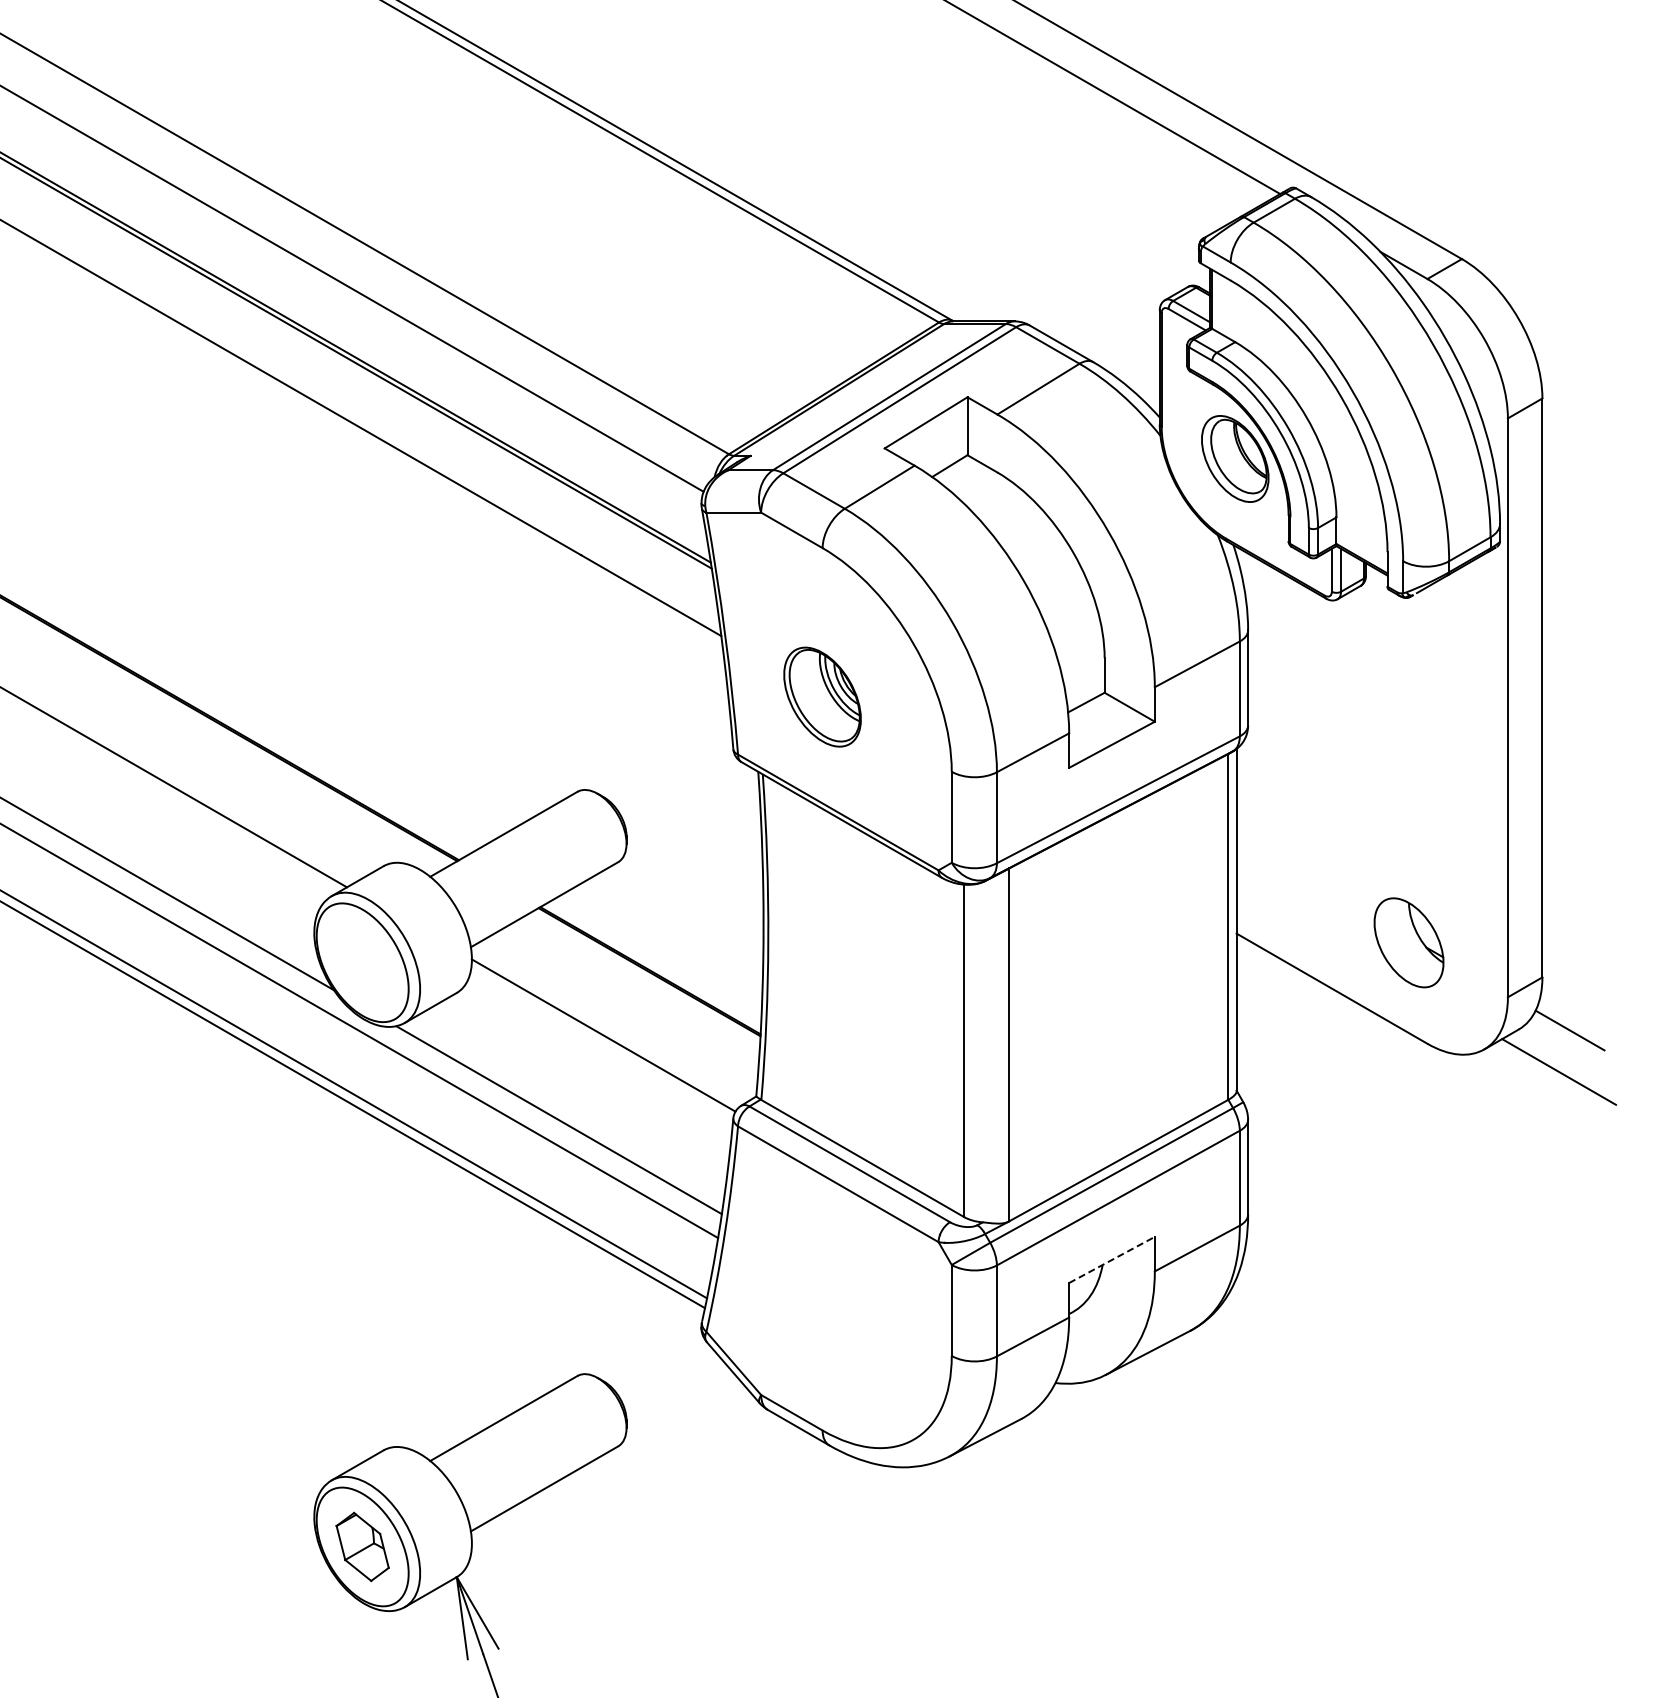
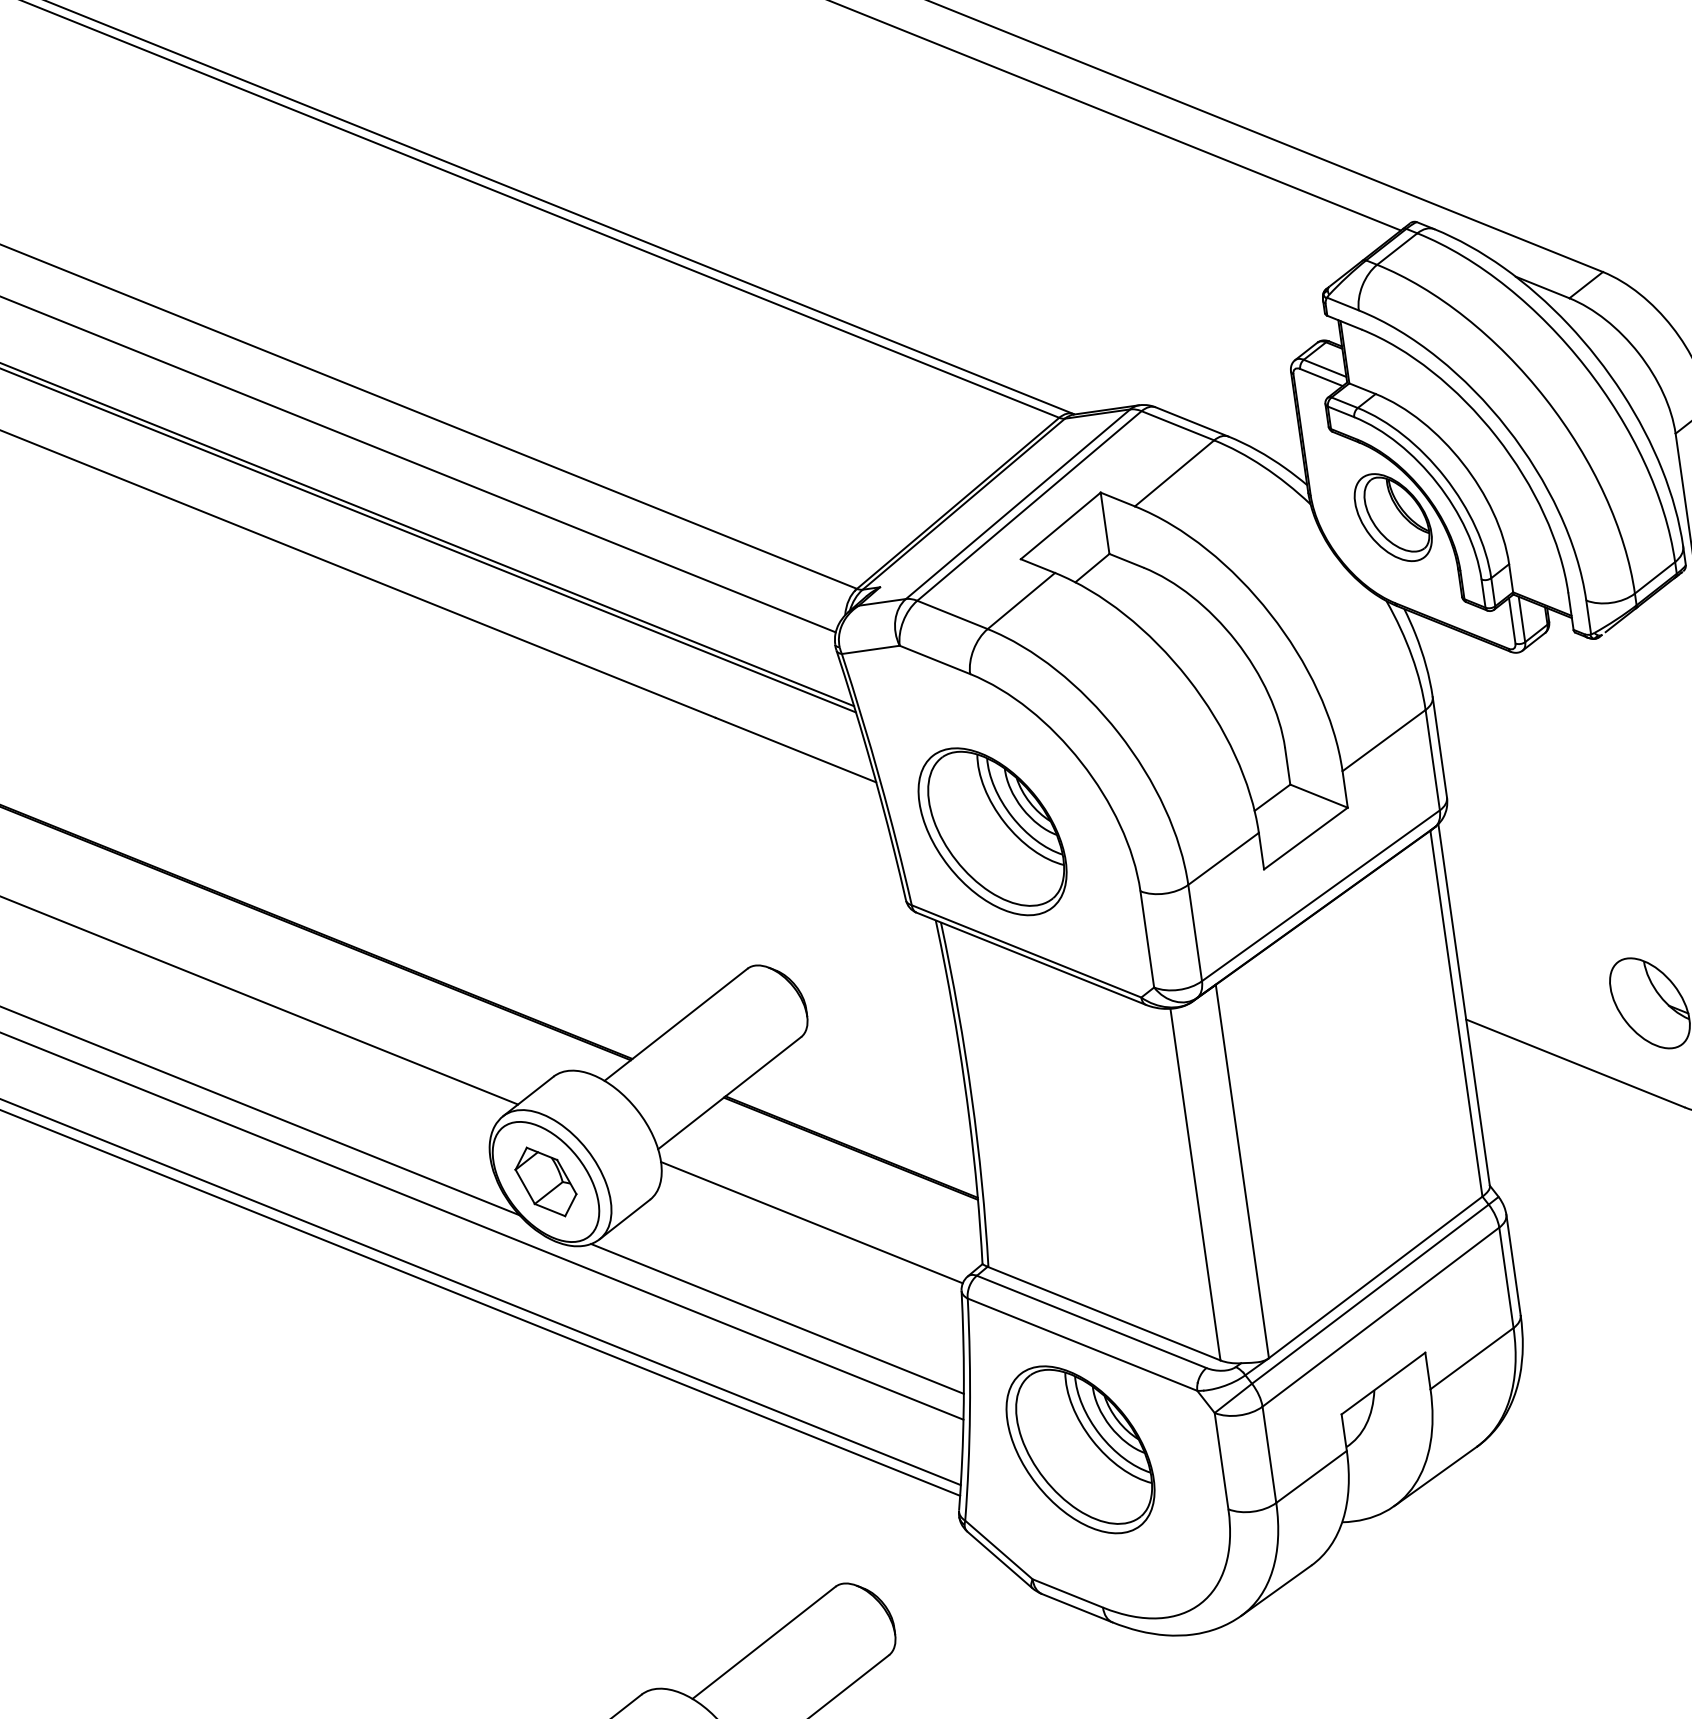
part: (822, 696) -> (992, 831), size x1.67
part: (362, 962) -> (545, 1181), added
line: (1112, 1259) -> (1383, 1383), dashed -> solid
part: (822, 1281) -> (1080, 1449), added

